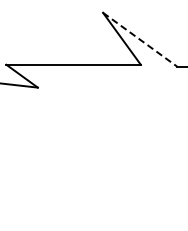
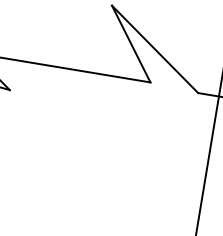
line: (140, 39) -> (155, 49), dashed -> solid

